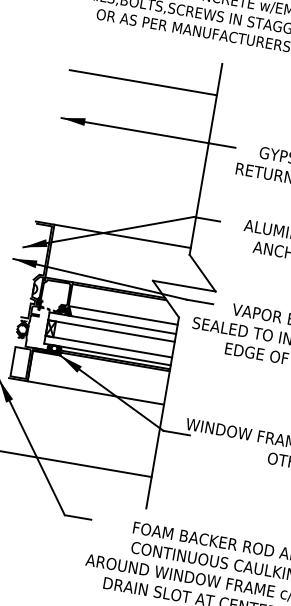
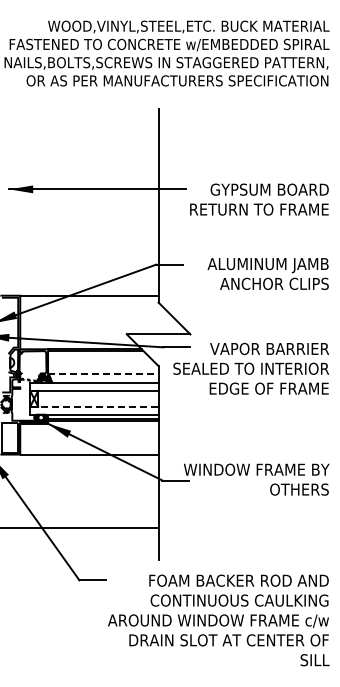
line: (142, 82) -> (83, 140), removed
line: (123, 315) -> (103, 373), solid -> dashed
line: (108, 346) -> (94, 406), solid -> dashed

